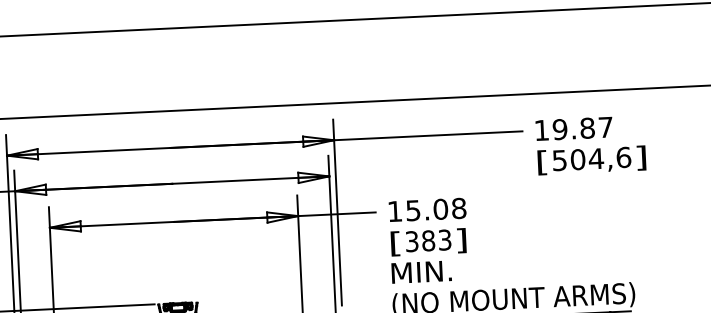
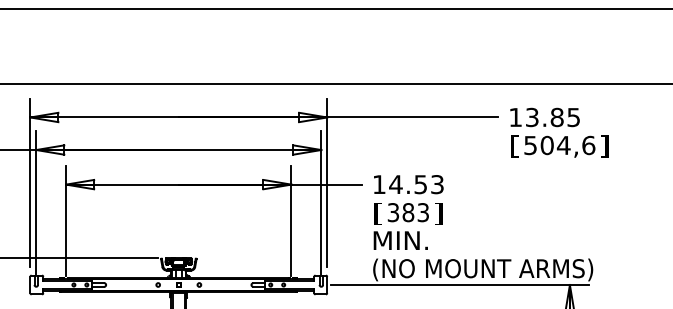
text: (582, 128) -> (552, 117), 19.87 -> 13.85
text: (435, 209) -> (416, 184), 15.08 -> 14.53

